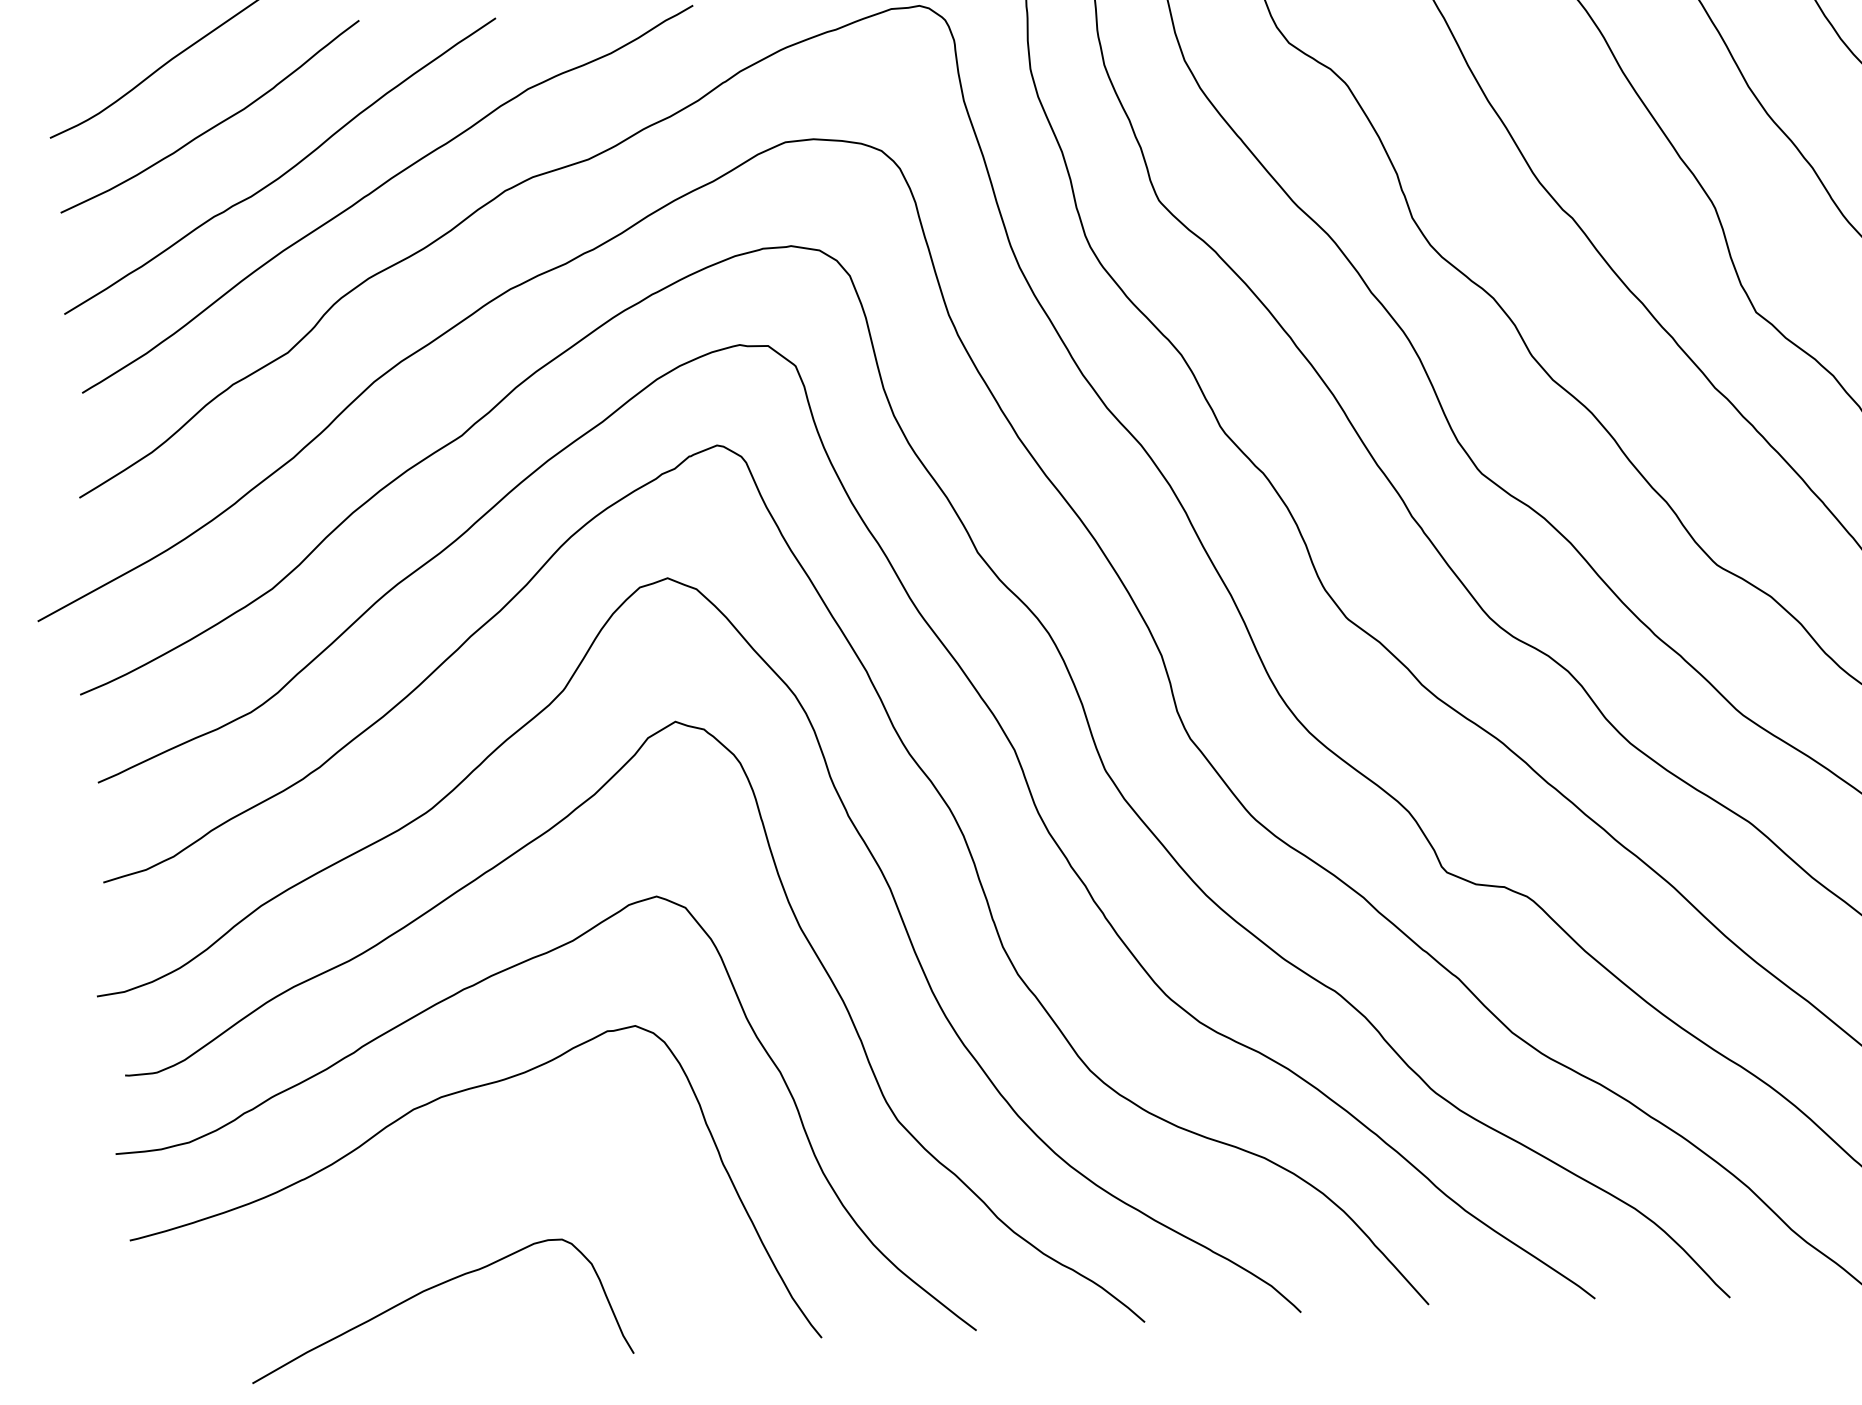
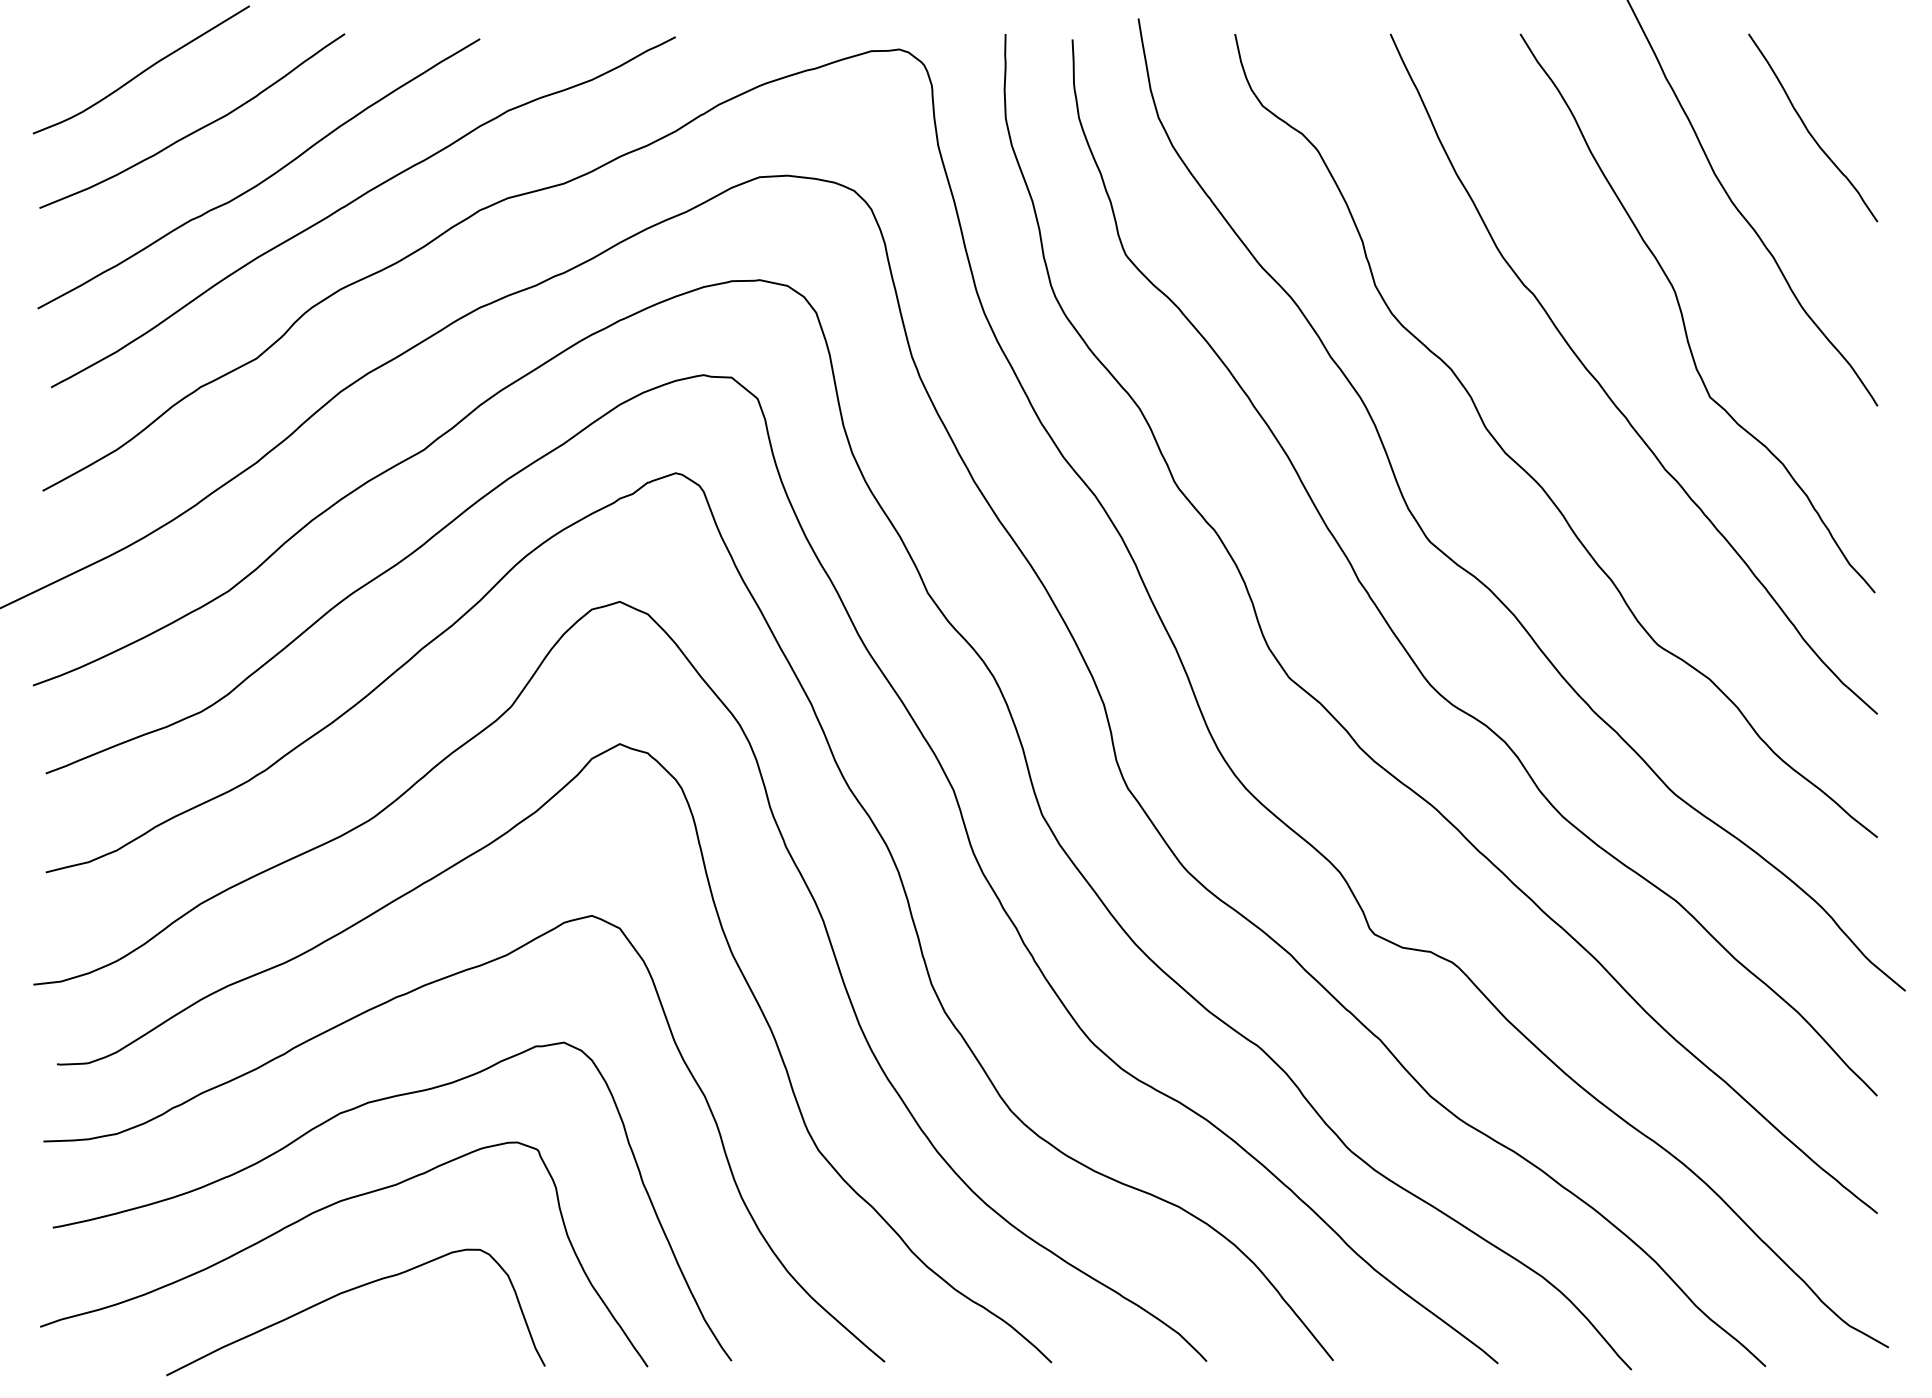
curve: (404, 1206) -> (326, 1208), added

